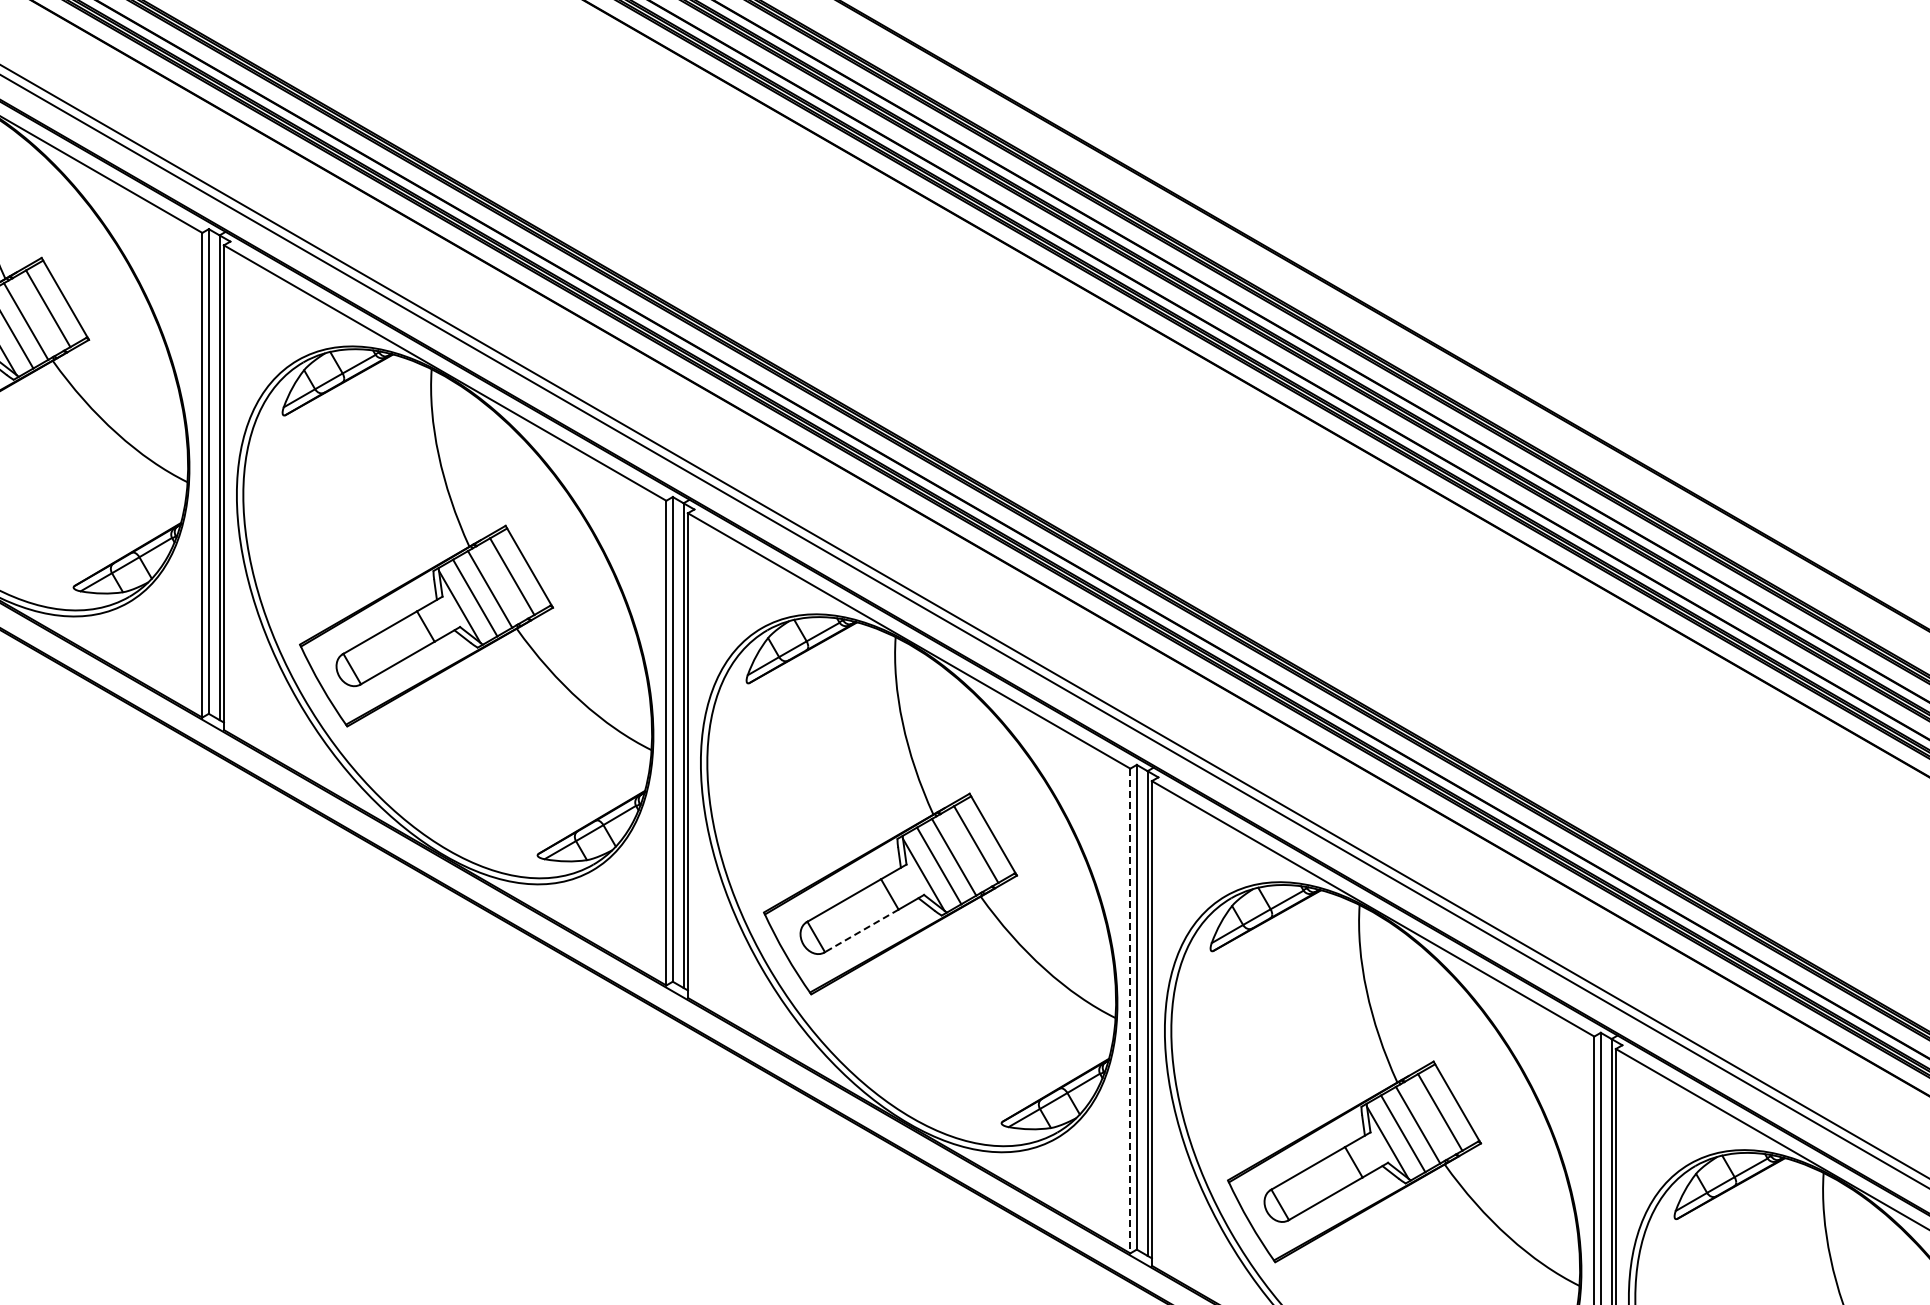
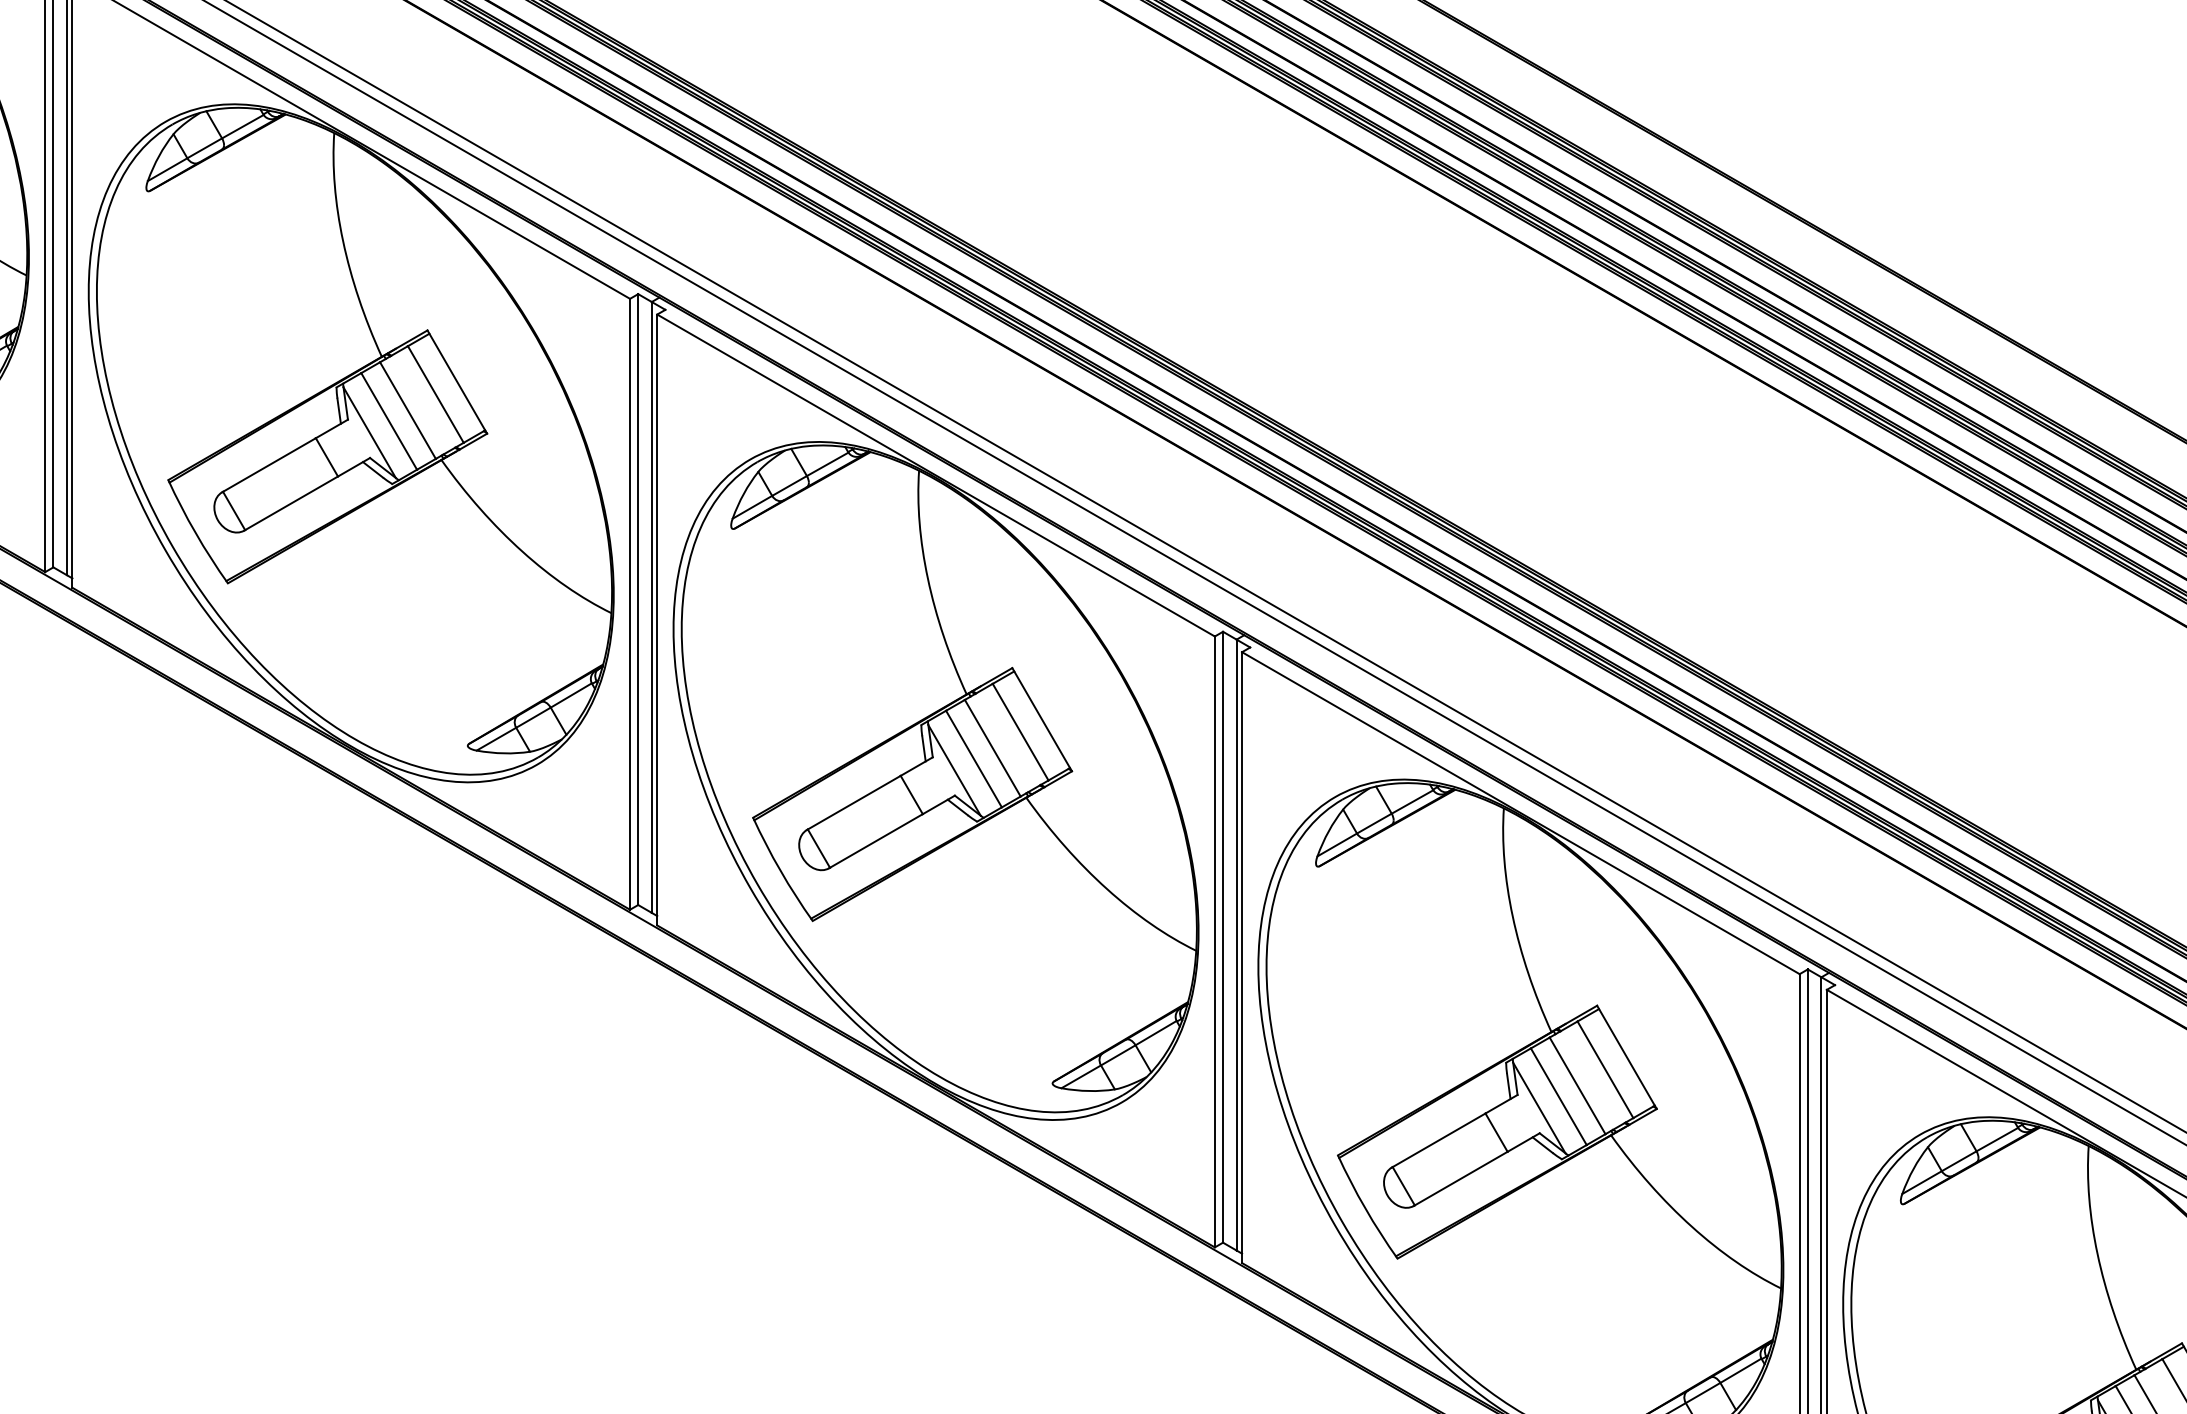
line: (861, 930) -> (876, 840), dashed -> solid
line: (1130, 1011) -> (1215, 942), dashed -> solid

